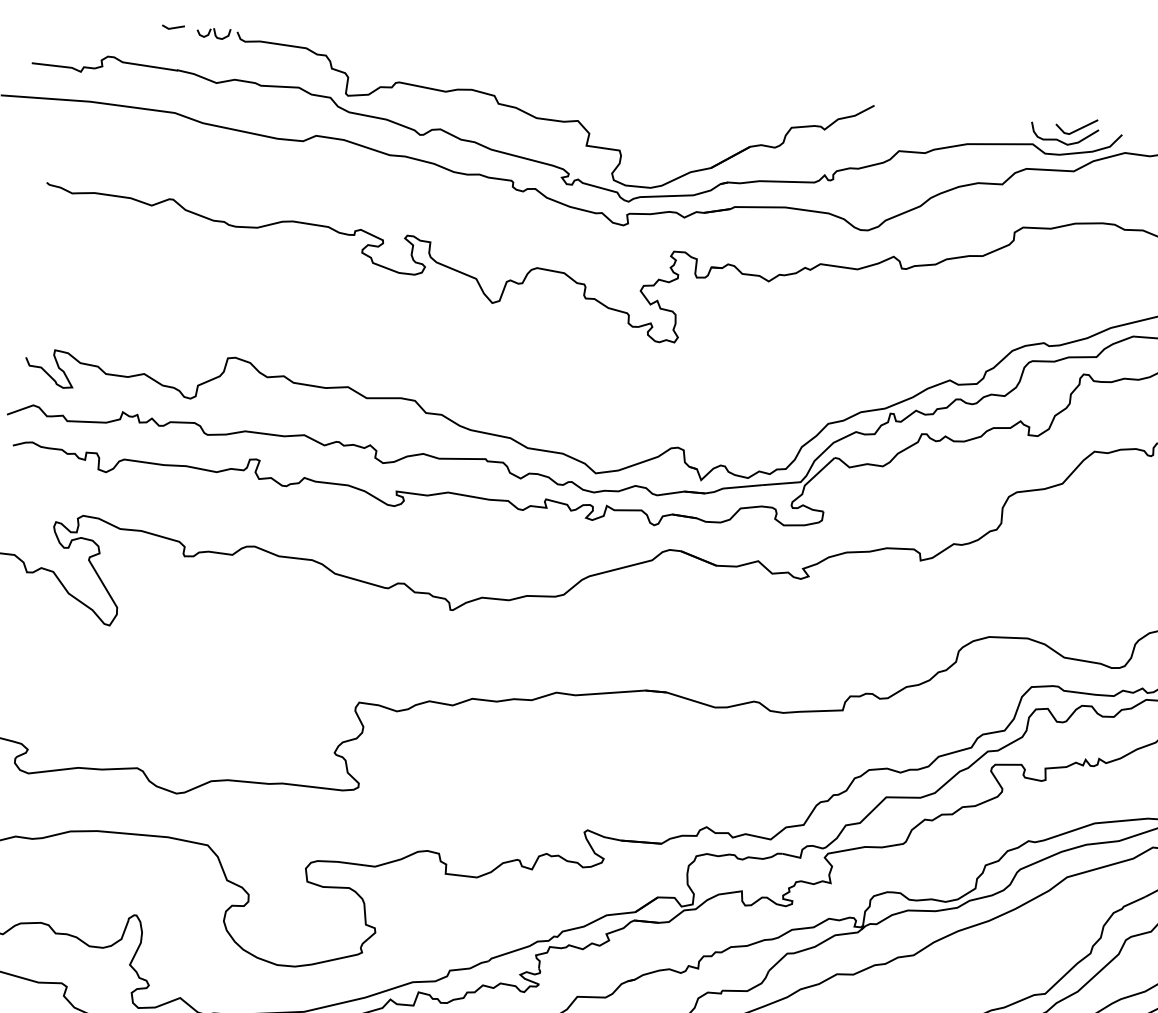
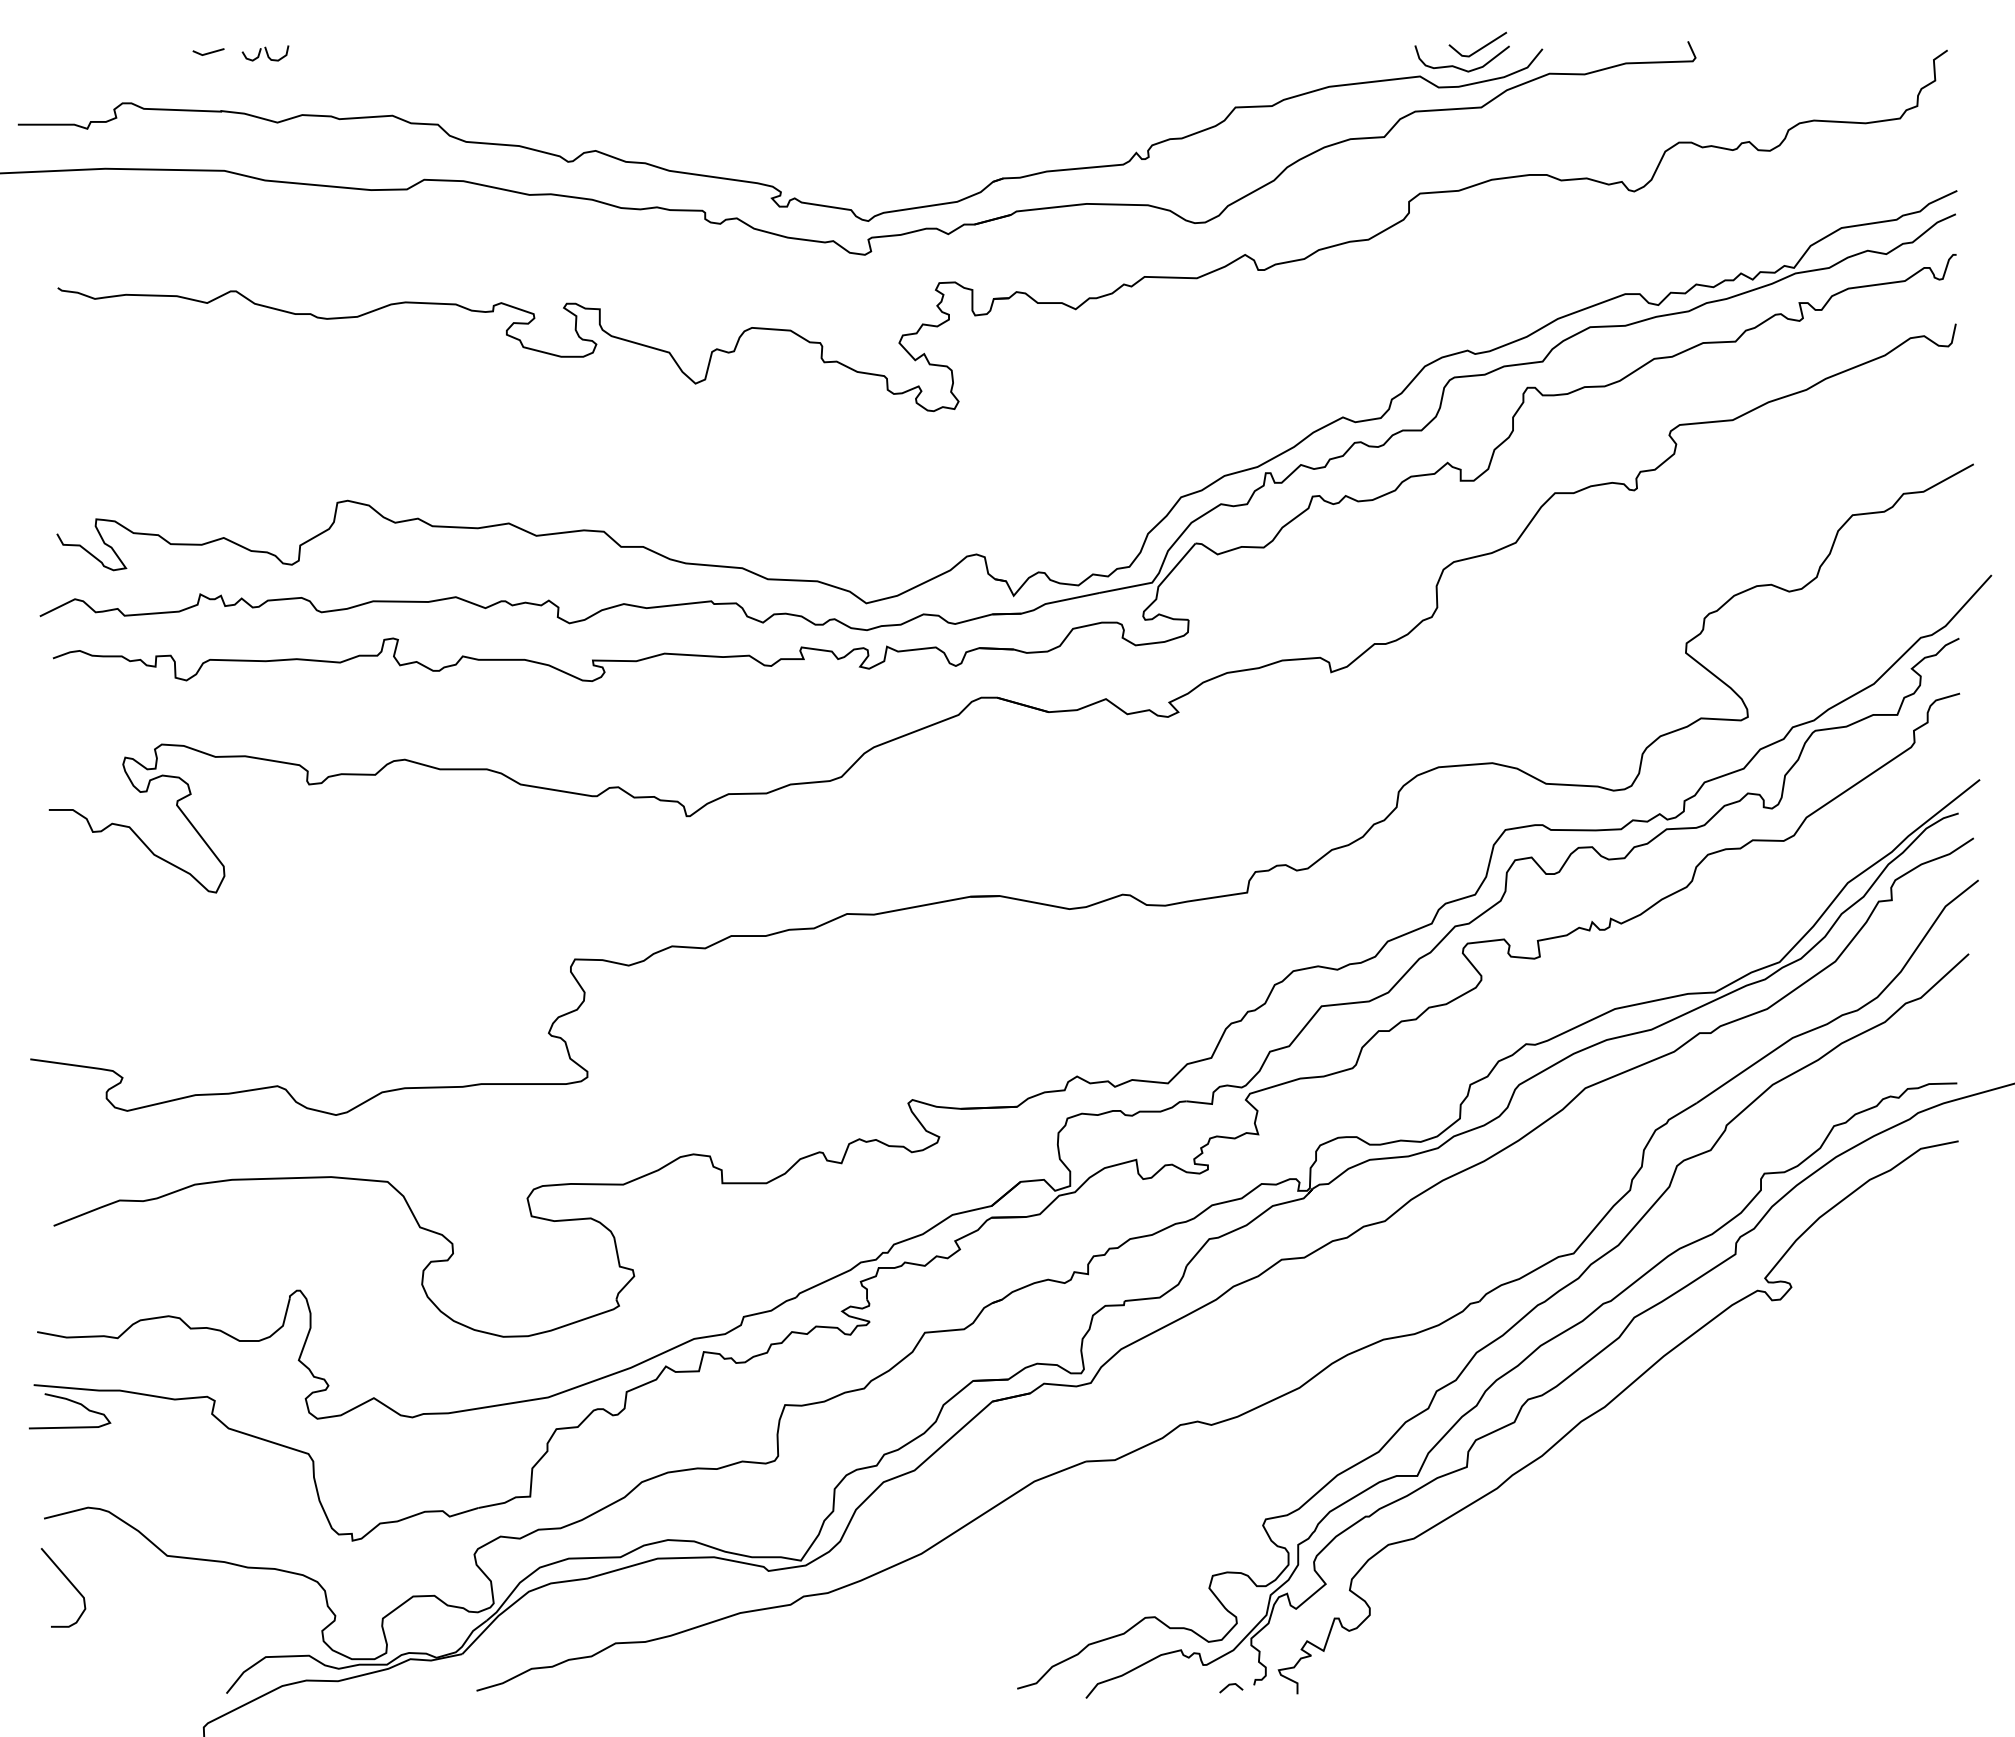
part: (549, 122) -> (745, 123), removed

